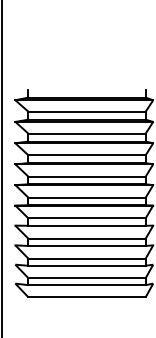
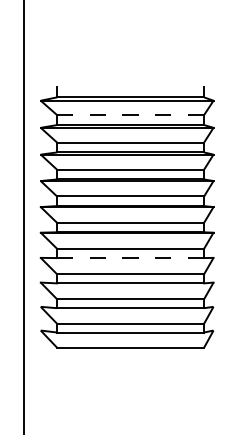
line: (86, 112) -> (130, 115), solid -> dashed
line: (87, 226) -> (131, 258), solid -> dashed

